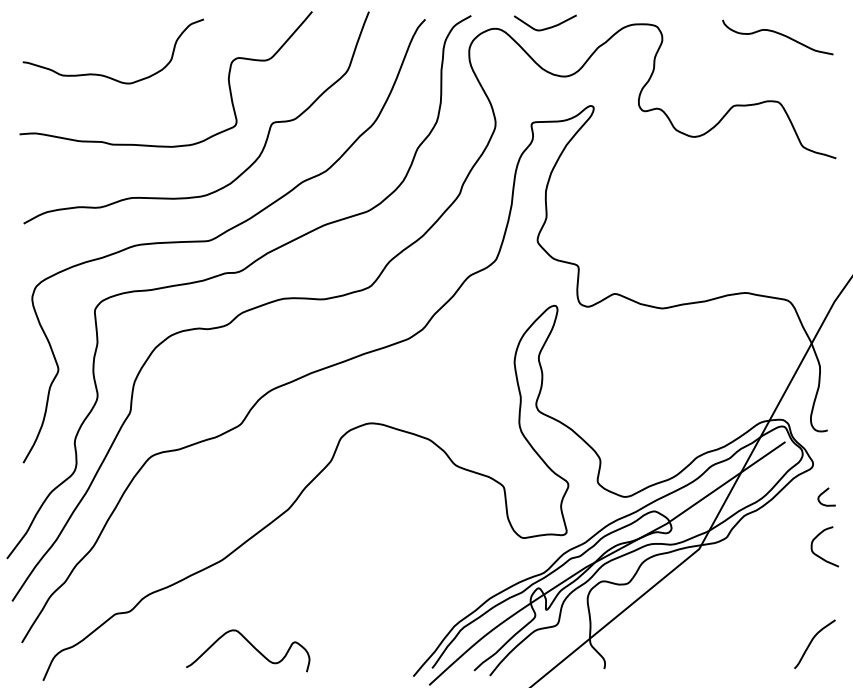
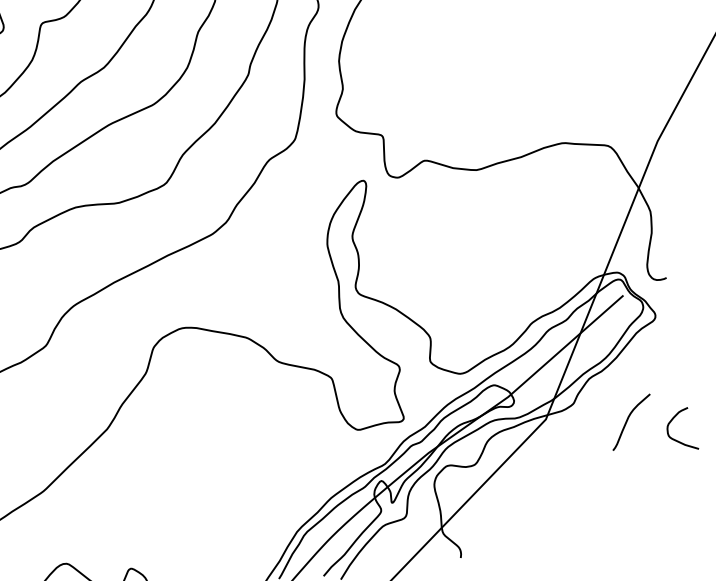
curve: (825, 492) -> (672, 343), removed
curve: (817, 554) -> (674, 438), moved
curve: (811, 643) -> (627, 421), moved

